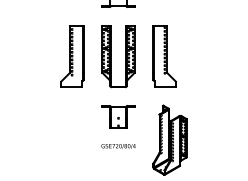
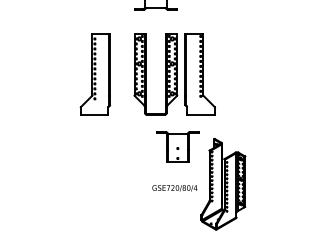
part: (164, 56) -> (199, 74), moved
part: (118, 116) -> (177, 146), moved
text: (118, 146) -> (174, 188), moved

